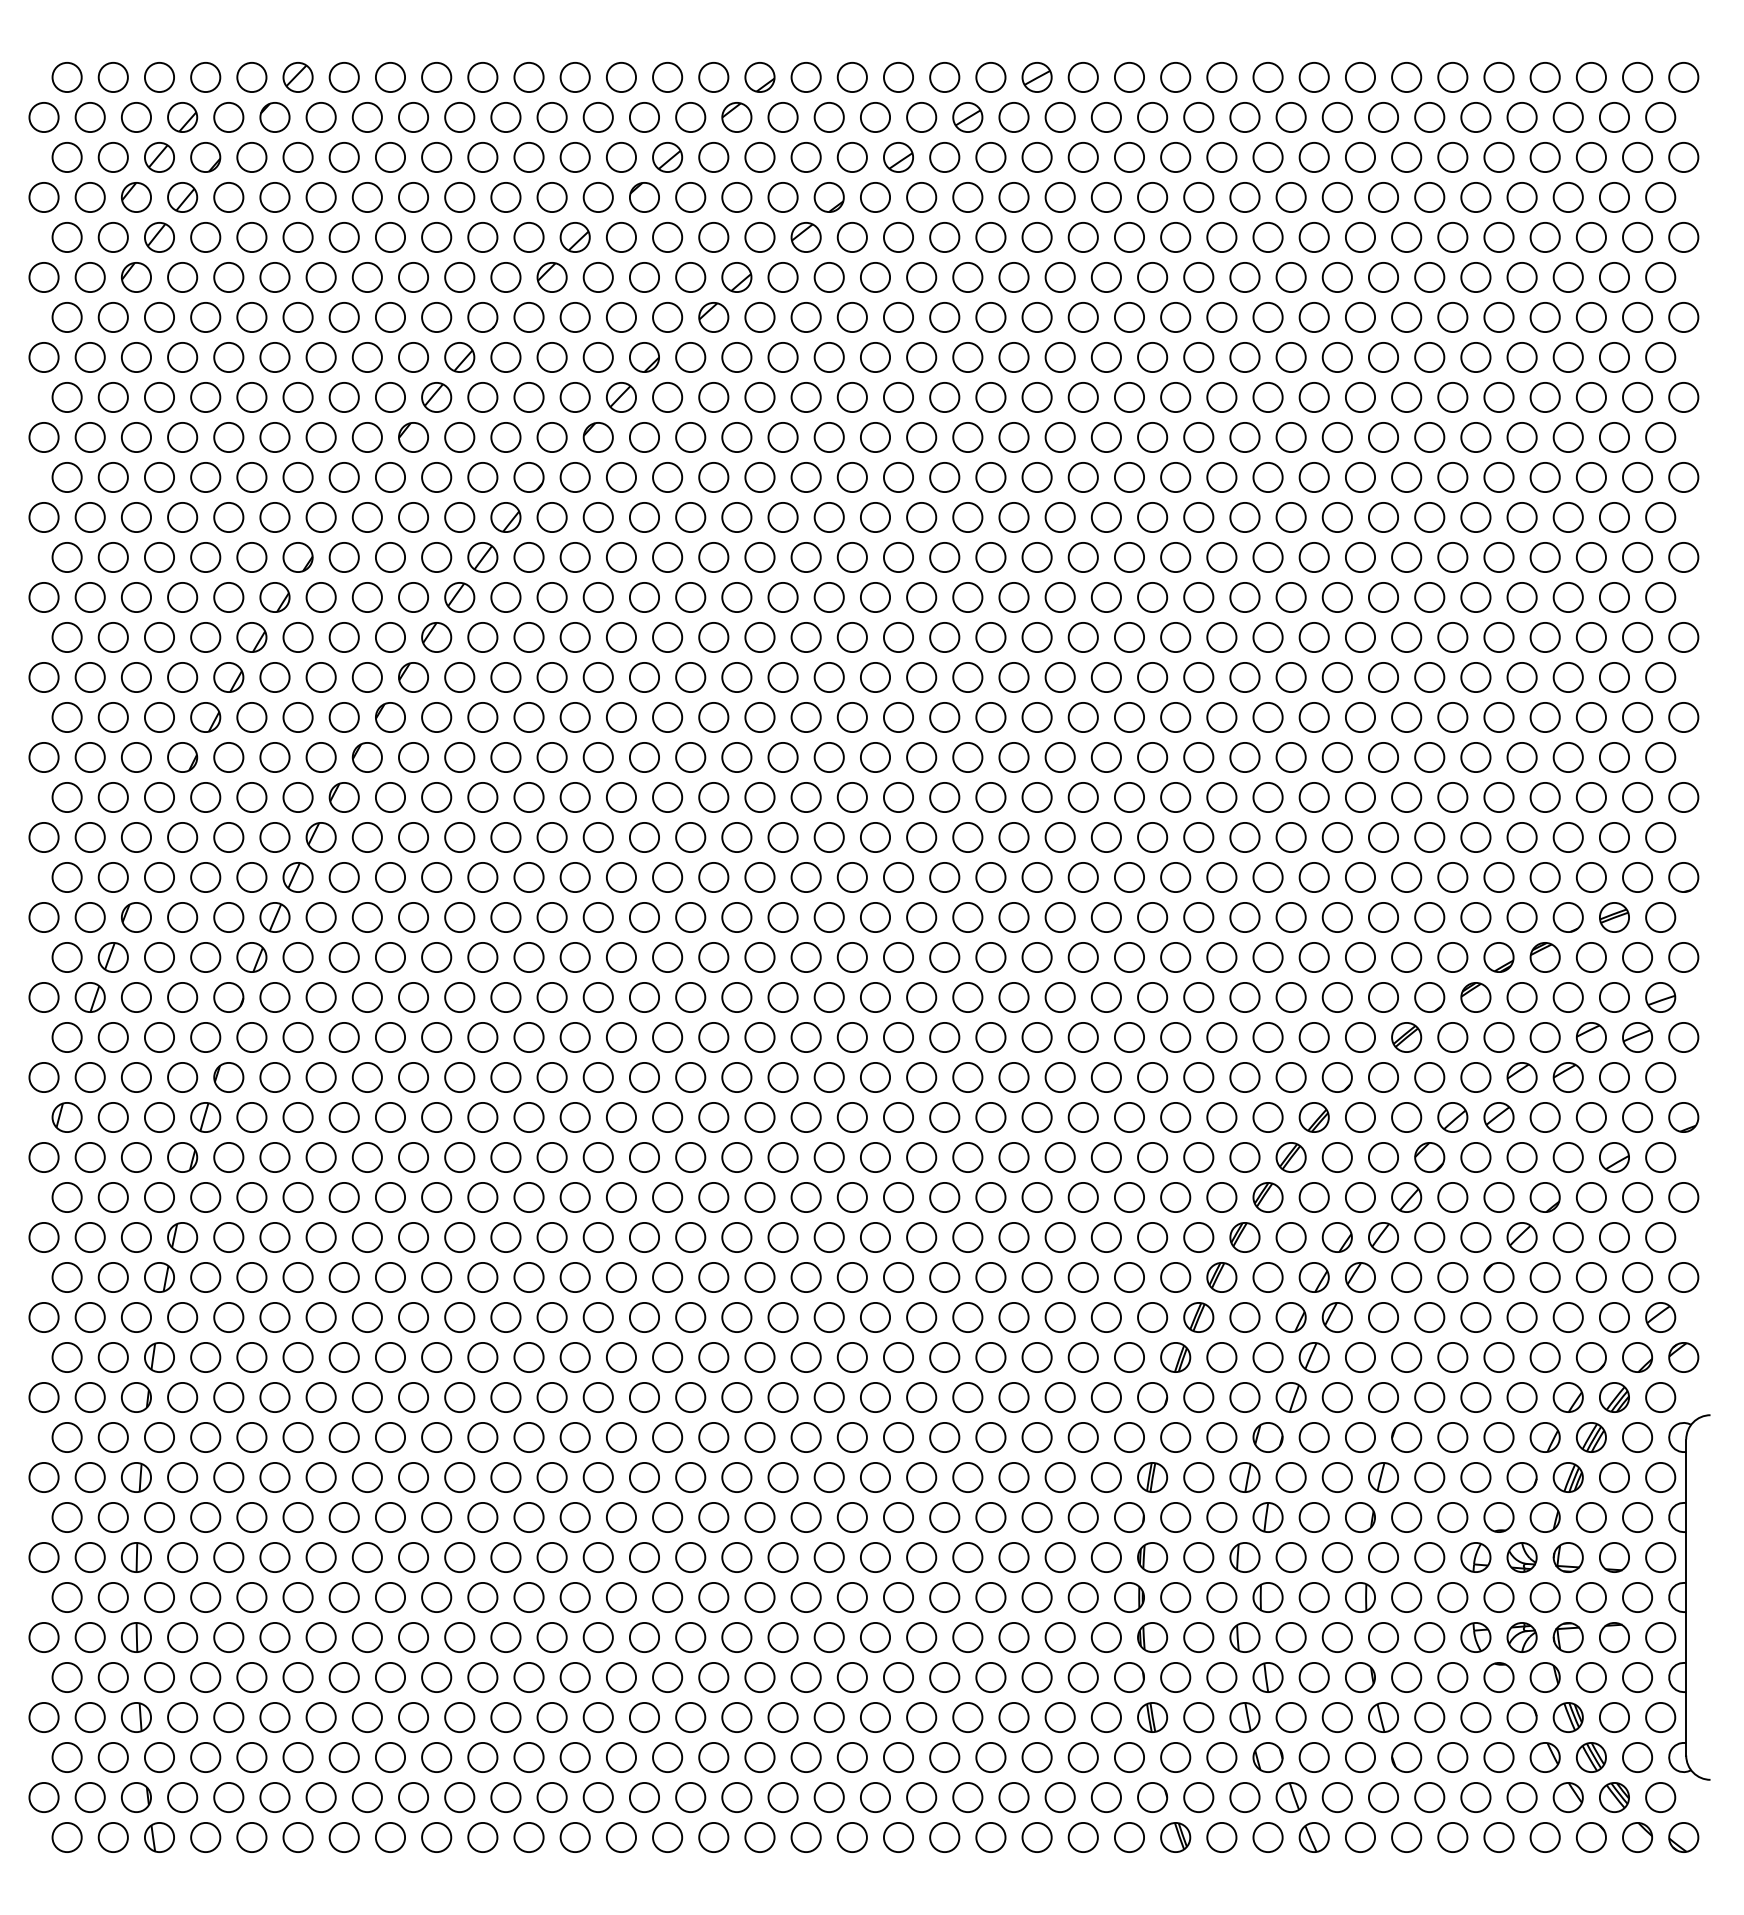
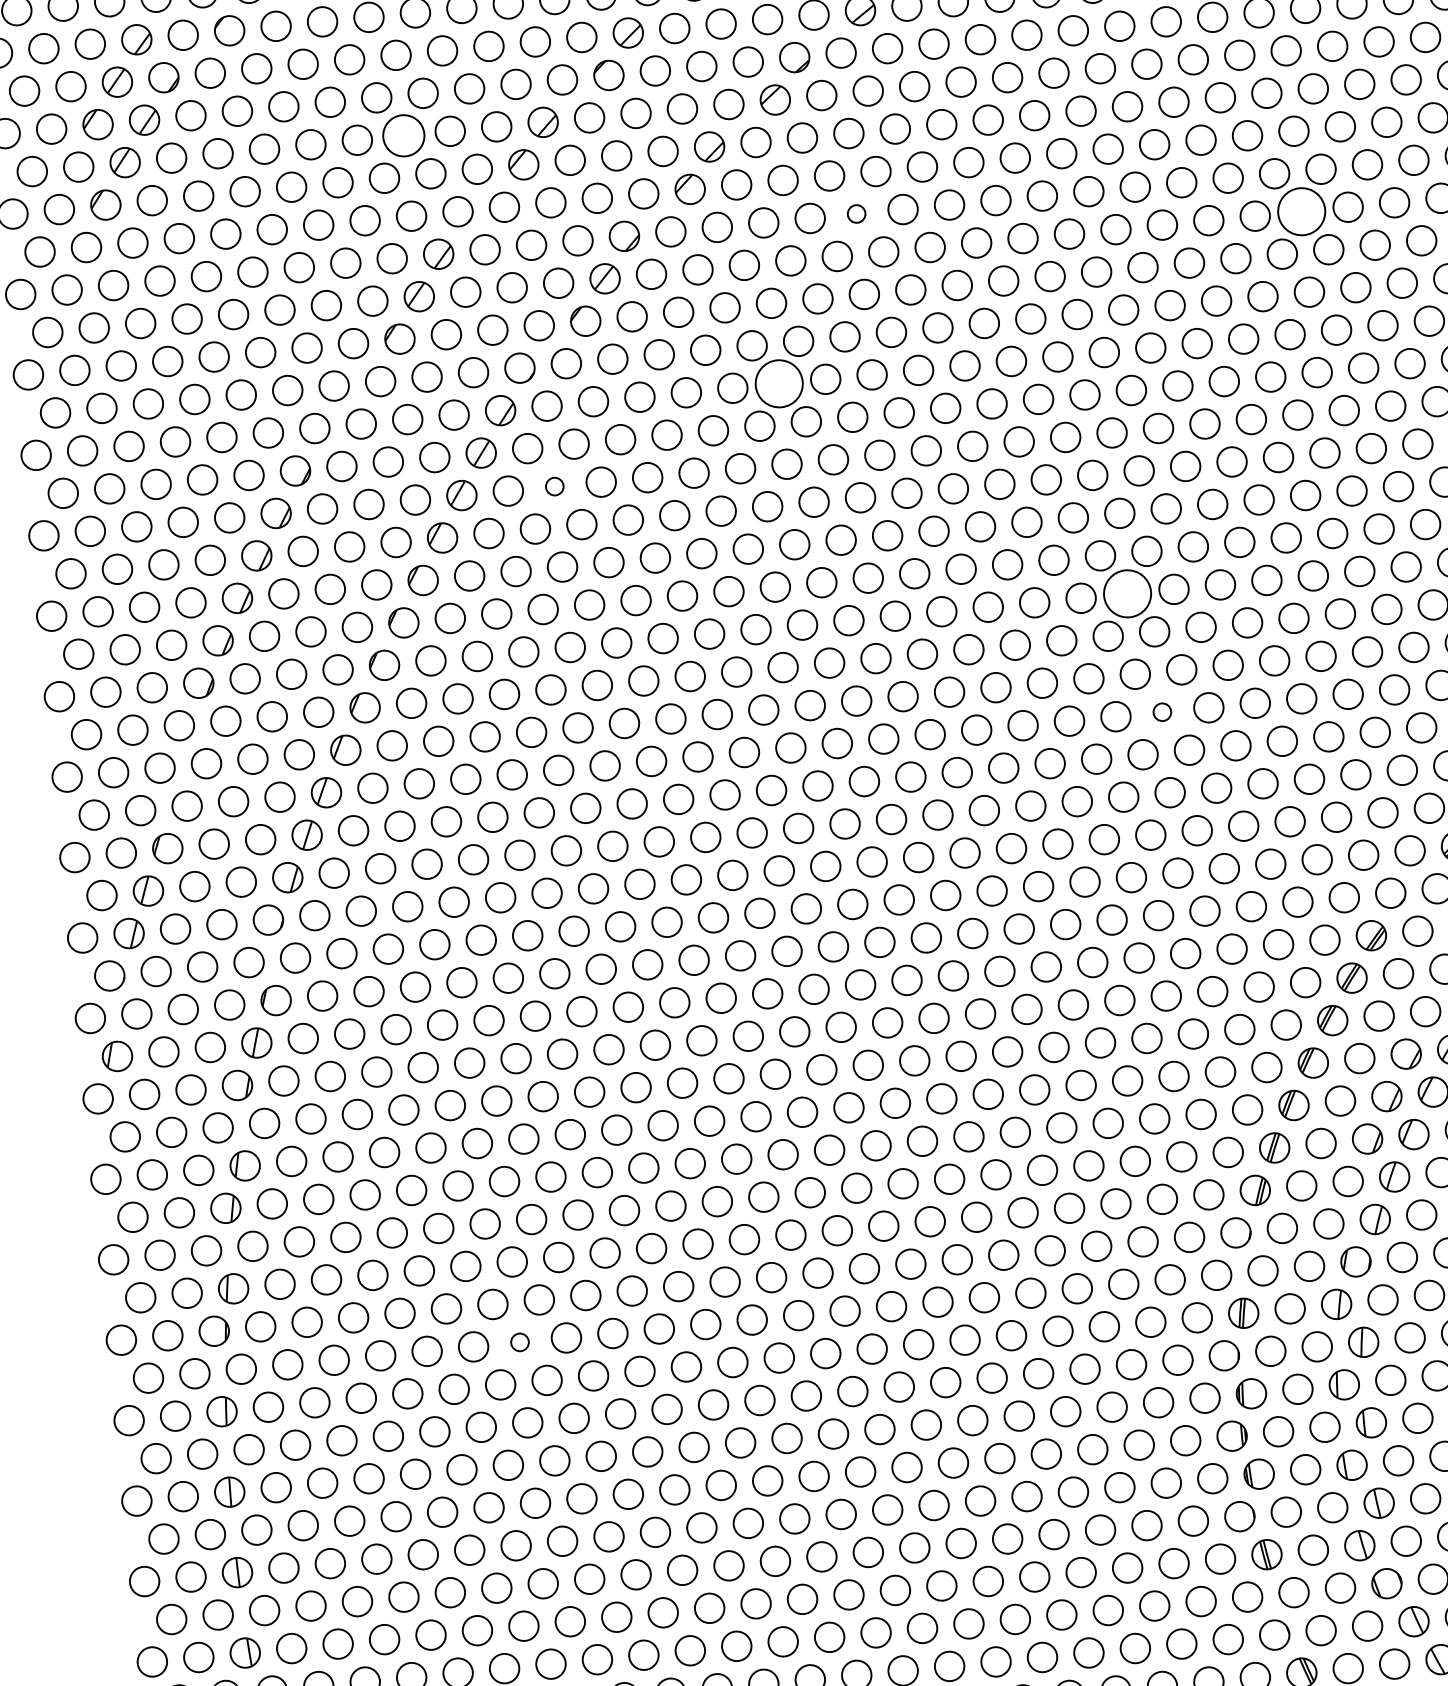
circle: (436, 237) -> (403, 135), size x1.4
circle: (875, 357) -> (856, 214), size x0.6
circle: (1313, 397) -> (1300, 211), size x1.6
circle: (782, 517) -> (778, 383), size x1.6
circle: (551, 597) -> (554, 486), size x0.6
circle: (1105, 757) -> (1126, 593), size x1.6
circle: (1129, 877) -> (1162, 712), size x0.6
circle: (436, 1437) -> (519, 1342), size x0.6

